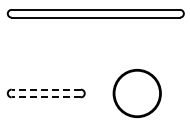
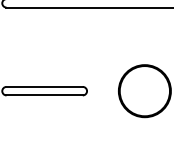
line: (46, 89) -> (44, 86), dashed -> solid
line: (46, 97) -> (44, 95), dashed -> solid

